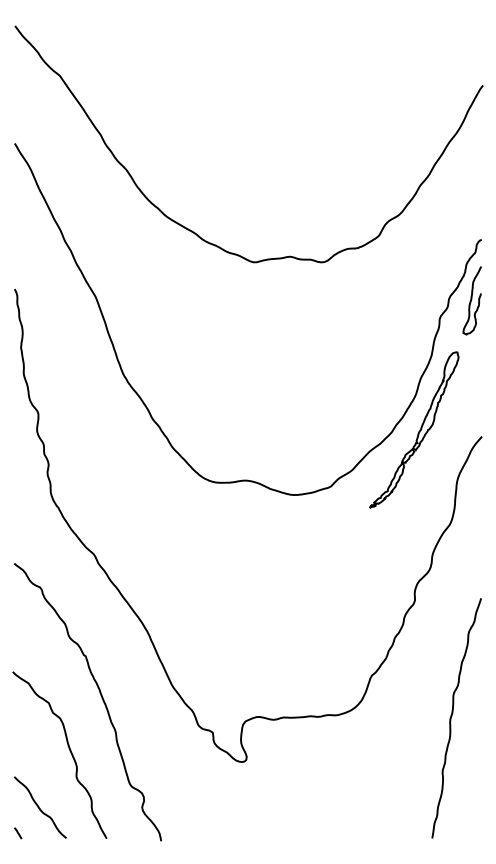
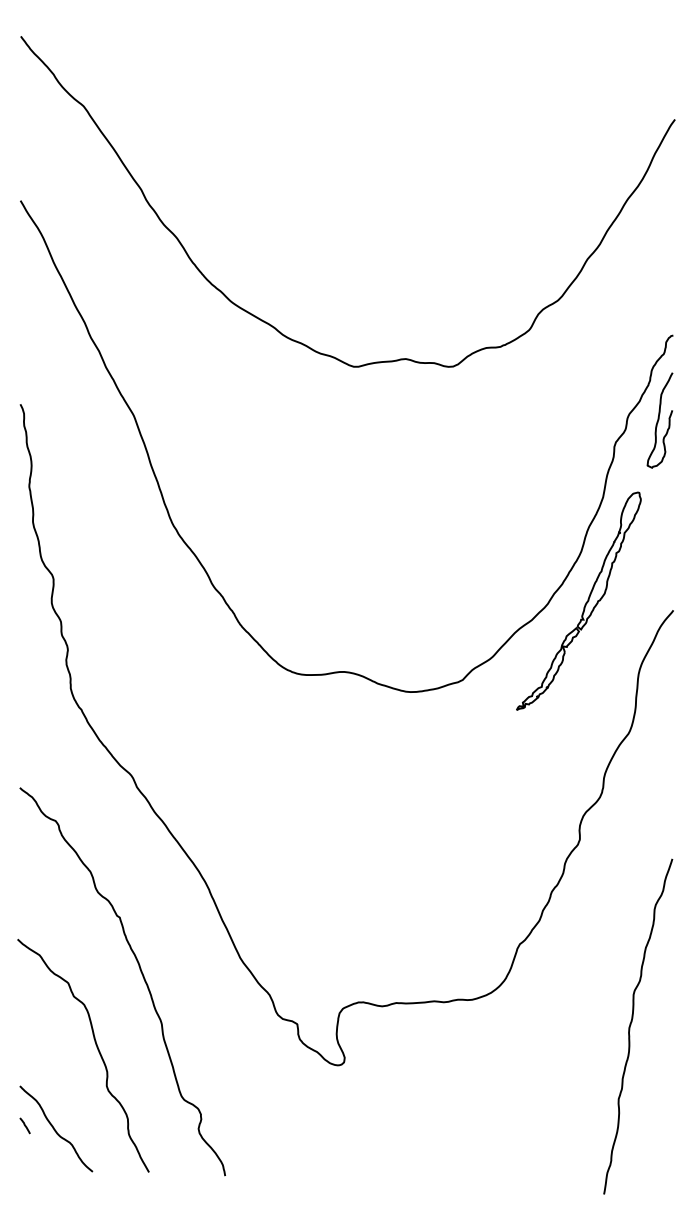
curve: (452, 716) -> (632, 1024), moved
line: (18, 833) -> (25, 1126), moved

